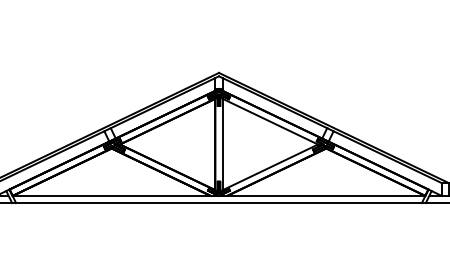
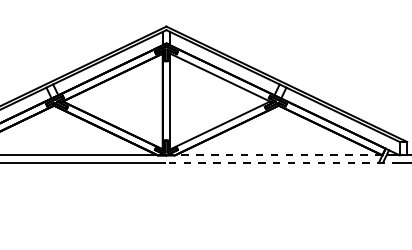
line: (321, 195) -> (273, 154), solid -> dashed
line: (329, 203) -> (282, 163), solid -> dashed

